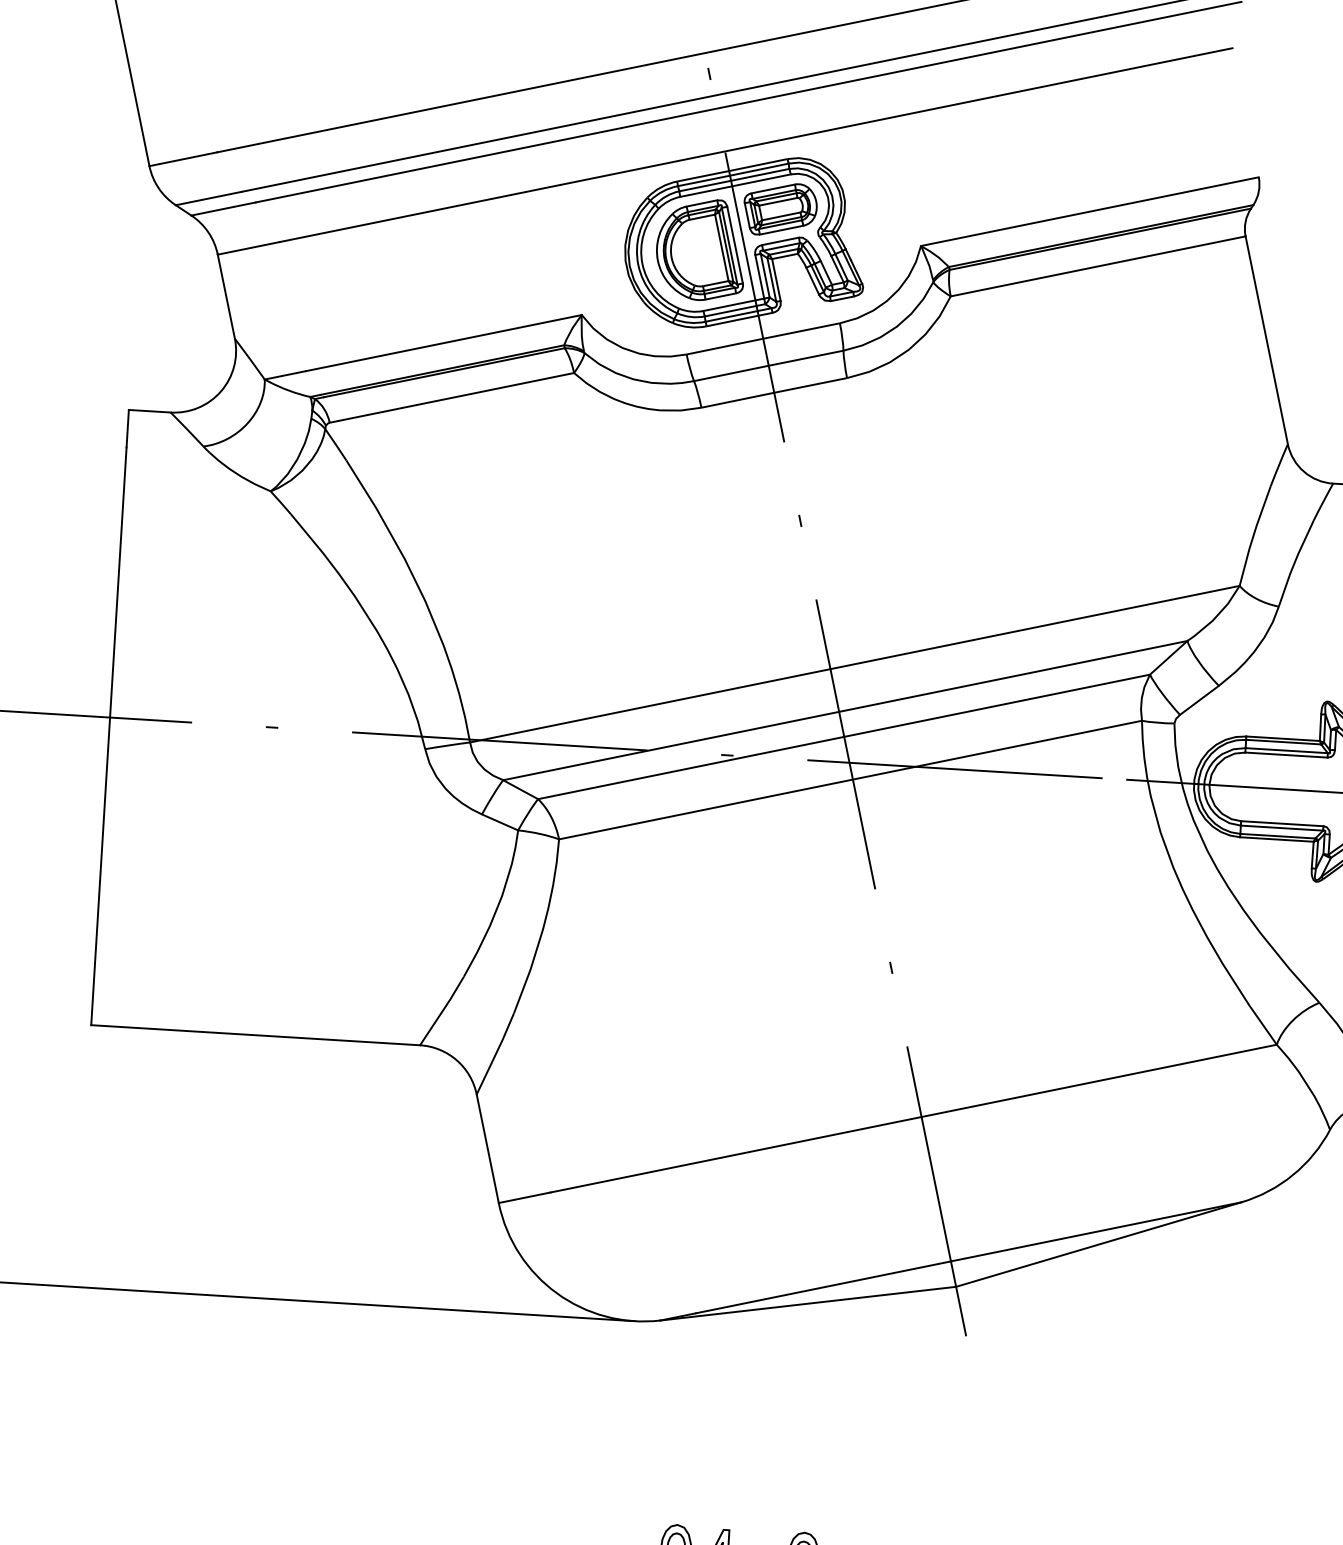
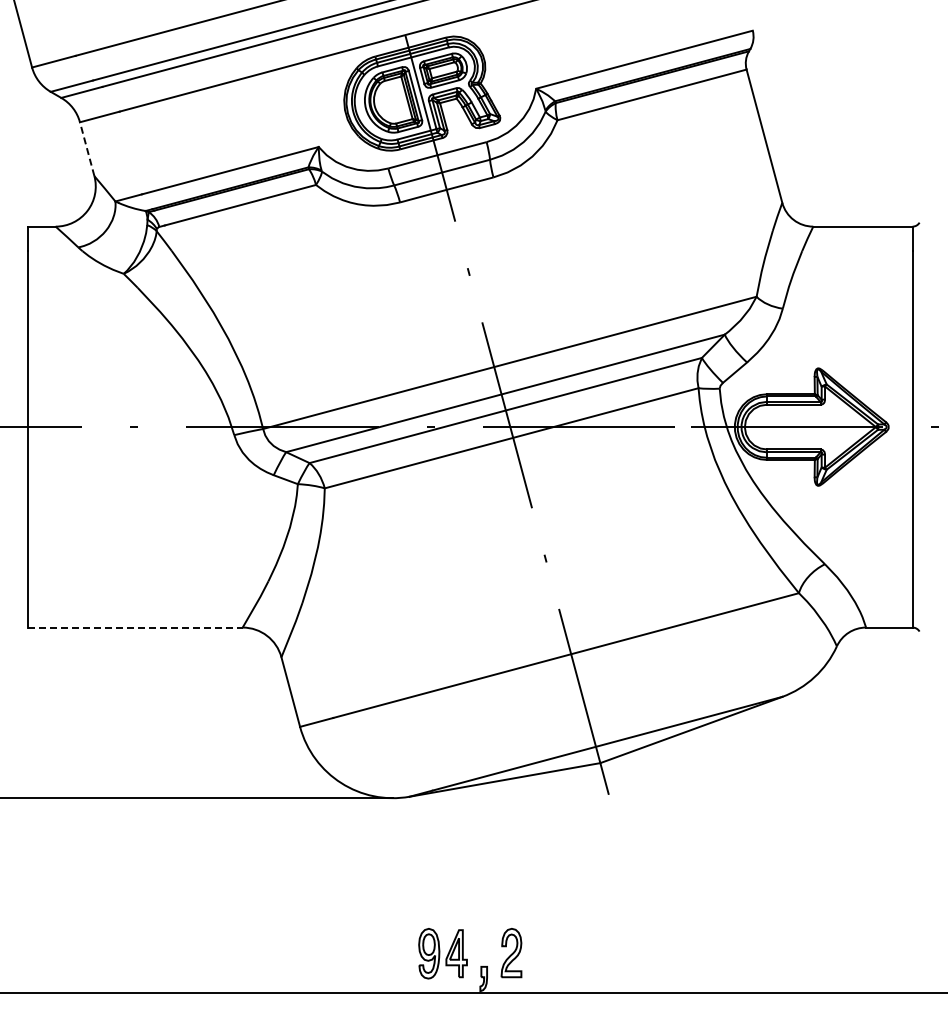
line: (226, 297) -> (87, 149), solid -> dashed
line: (257, 1035) -> (136, 627), solid -> dashed

